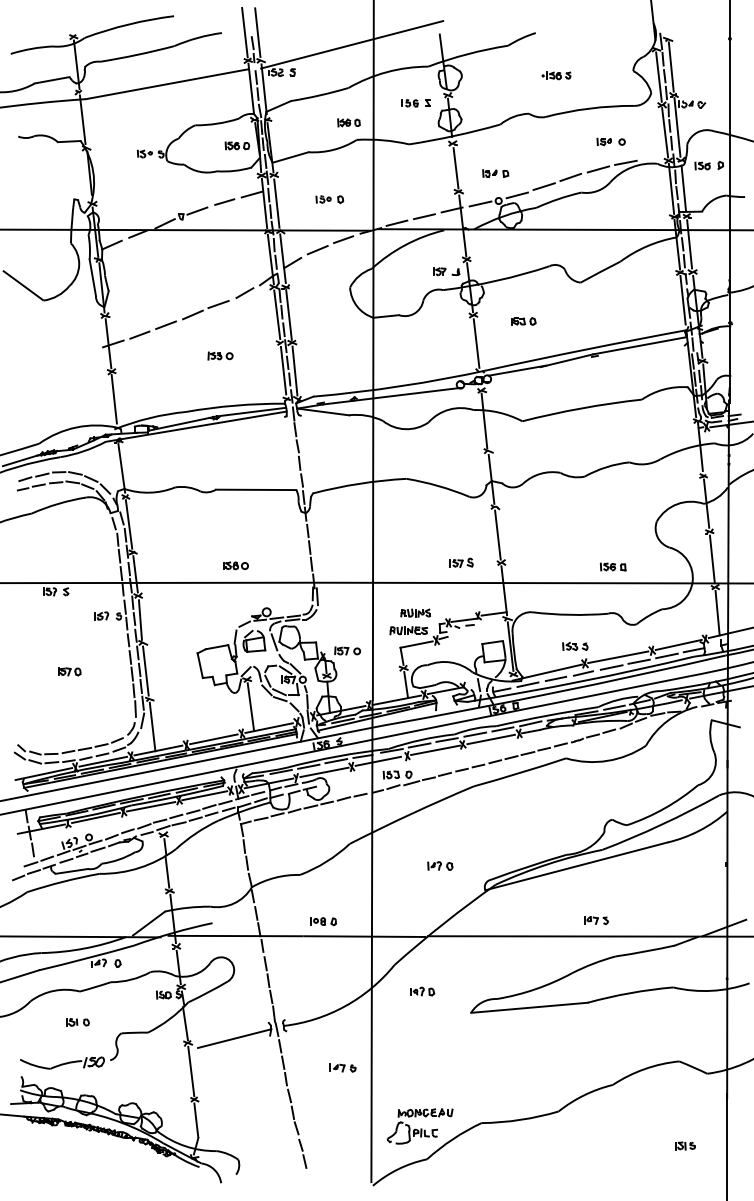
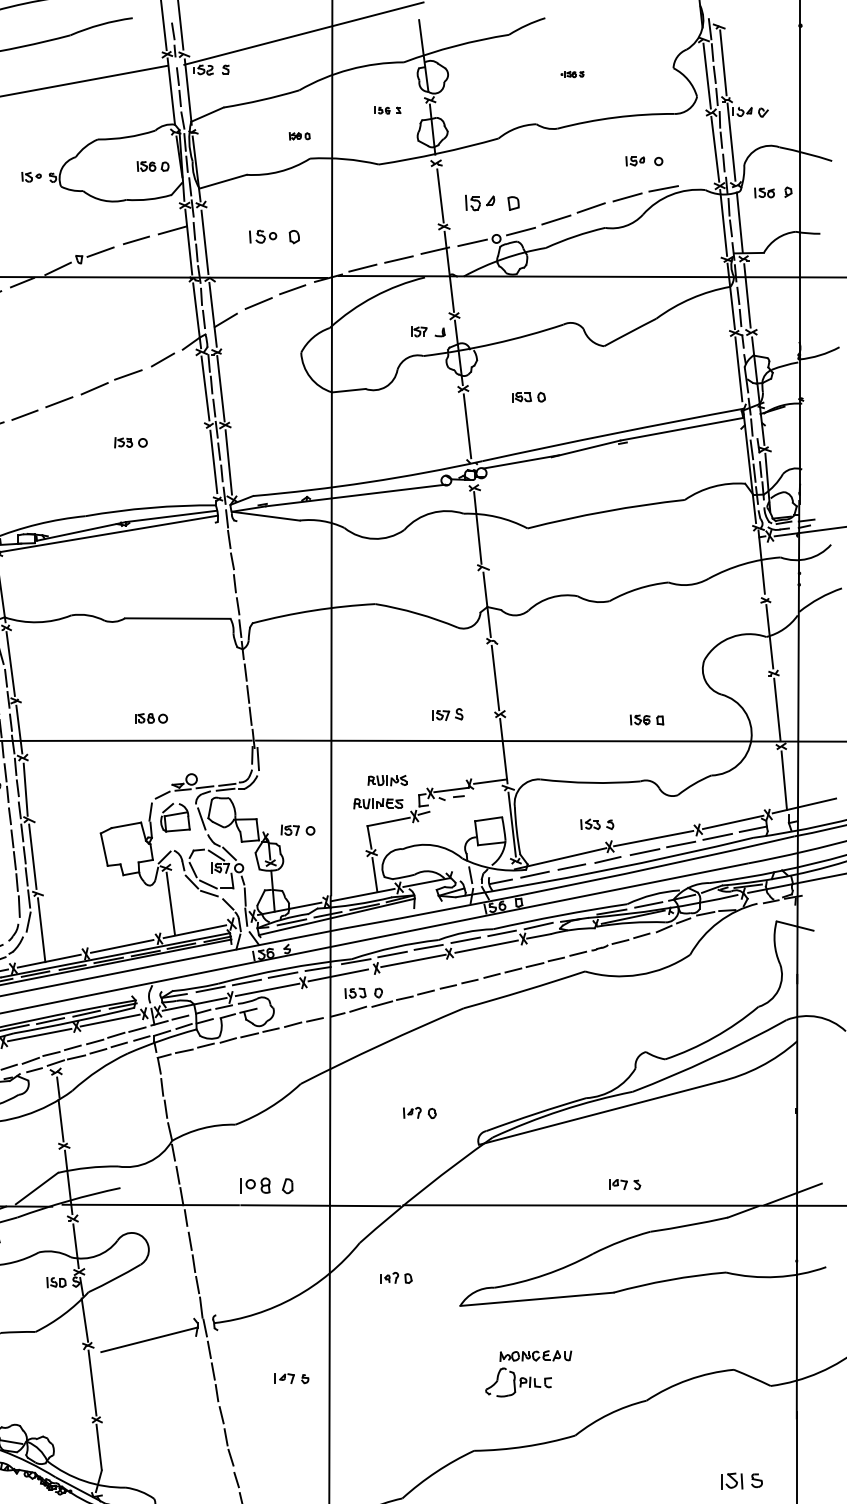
part: (556, 75) -> (572, 73), size x0.6
part: (415, 103) -> (387, 110), size x0.7
part: (348, 122) -> (299, 135), size x0.7
part: (495, 173) -> (492, 202), size x1.6
part: (329, 199) -> (274, 236), size x1.4
part: (323, 921) -> (266, 1185), size x1.6
part: (419, 1126) -> (527, 1373), moved
part: (685, 1145) -> (742, 1480), size x1.6

